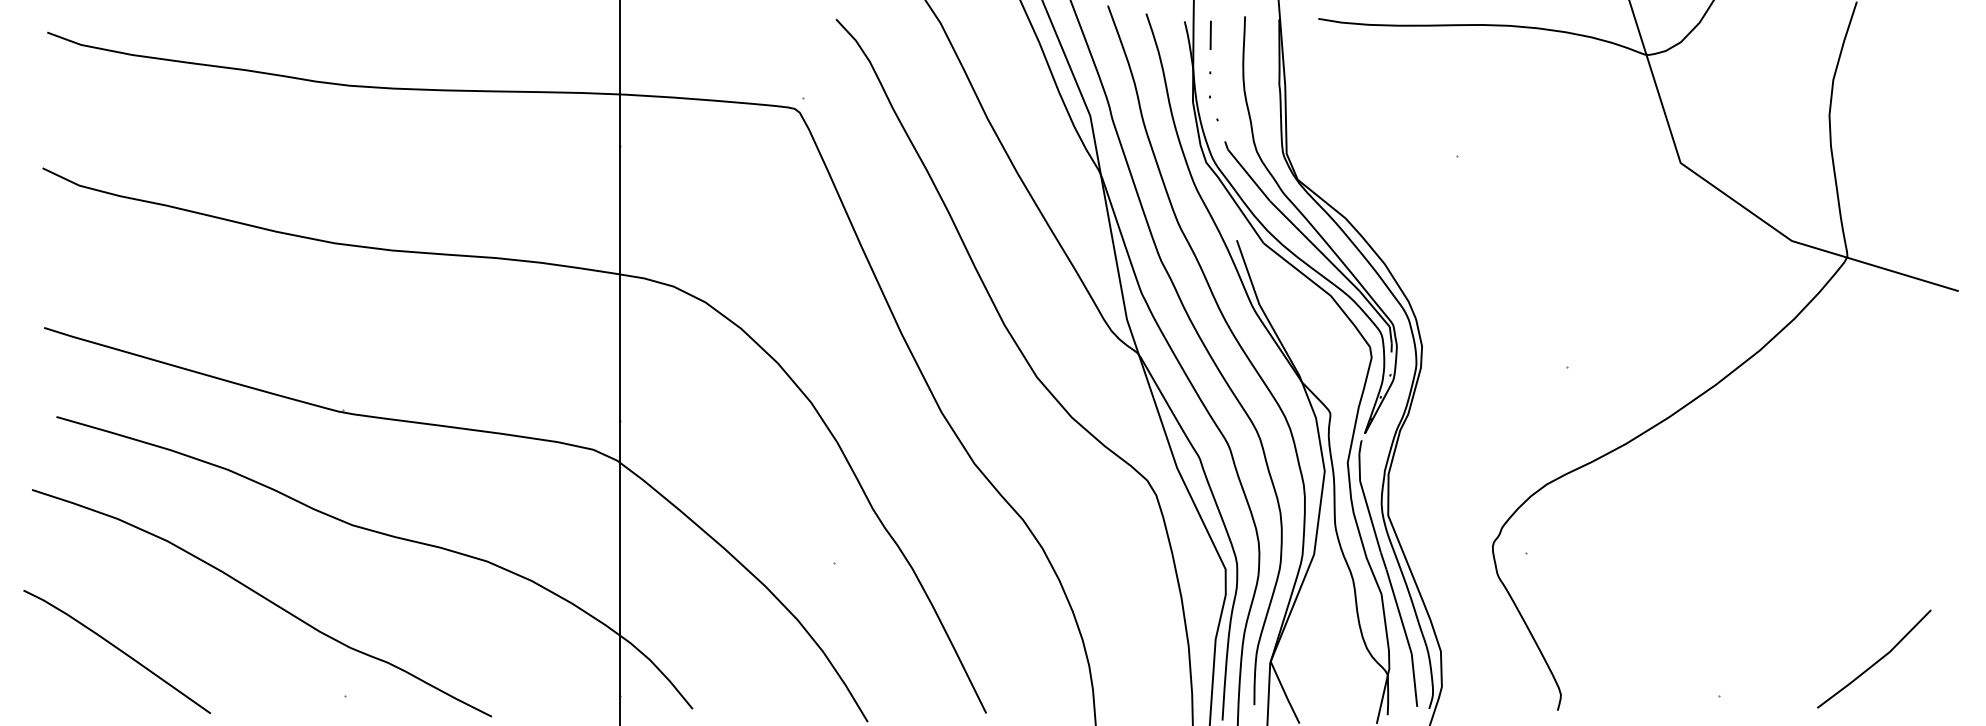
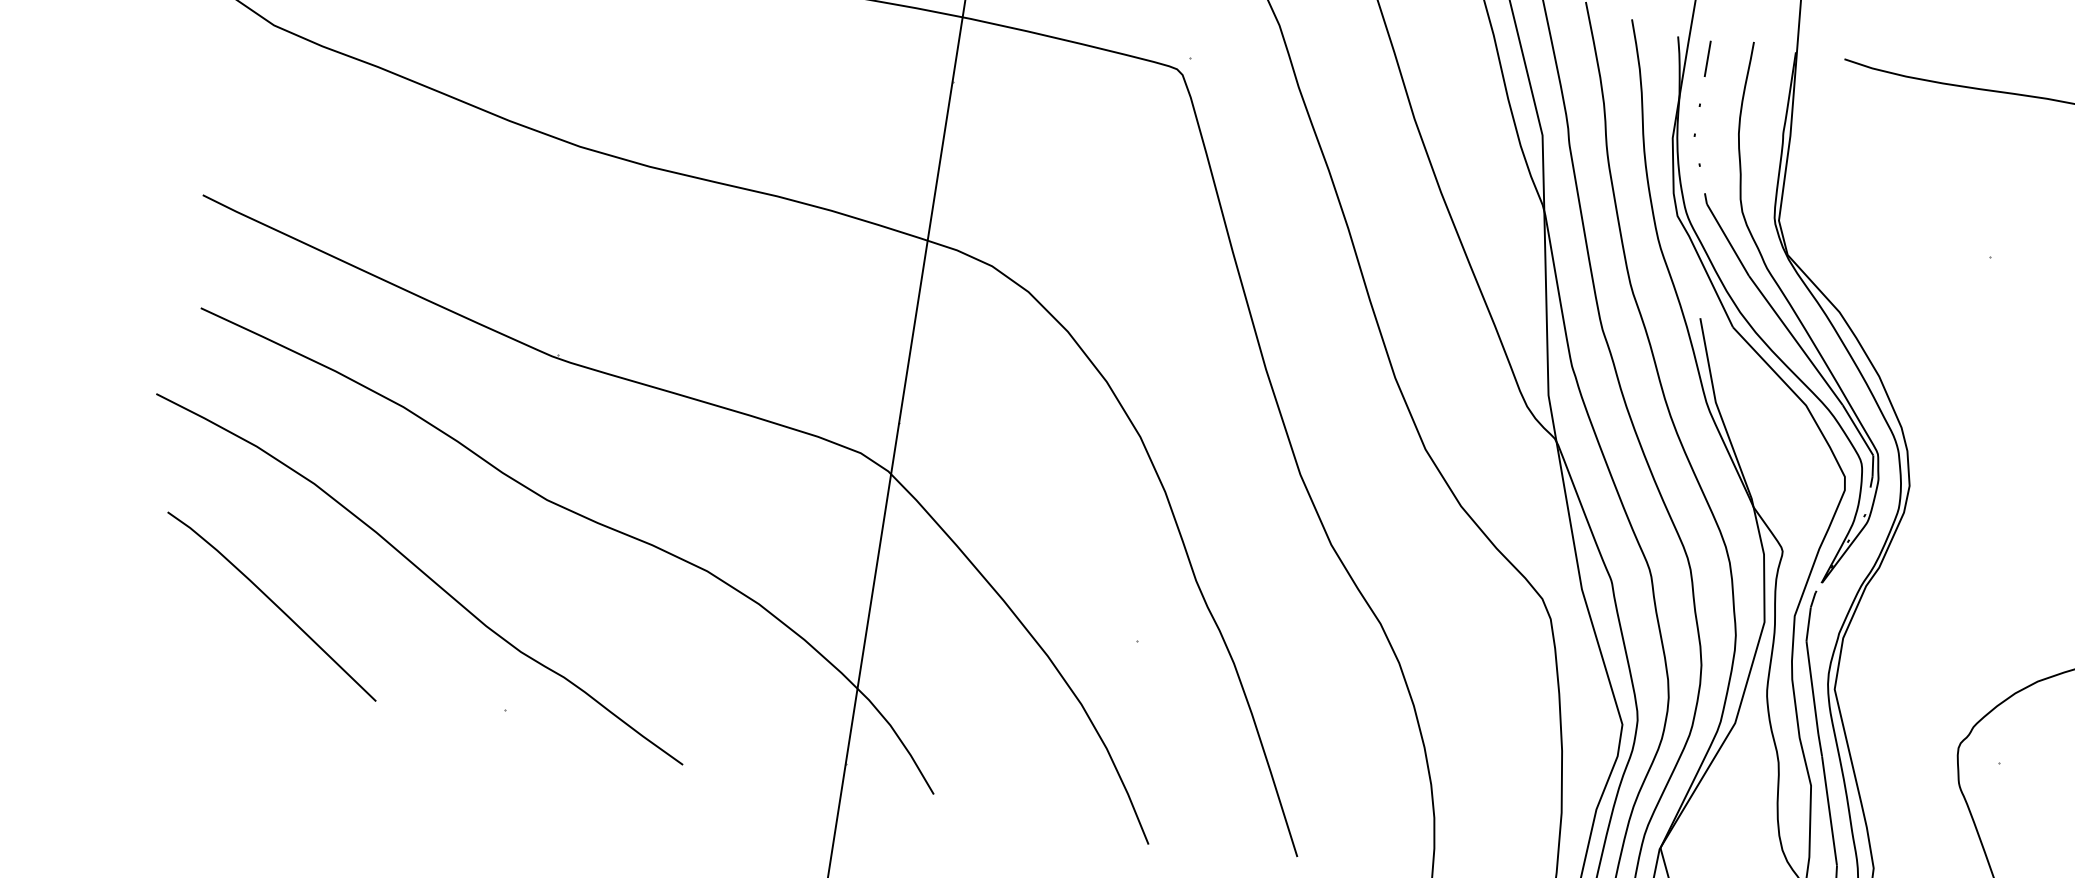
curve: (117, 649) -> (272, 603), moved

